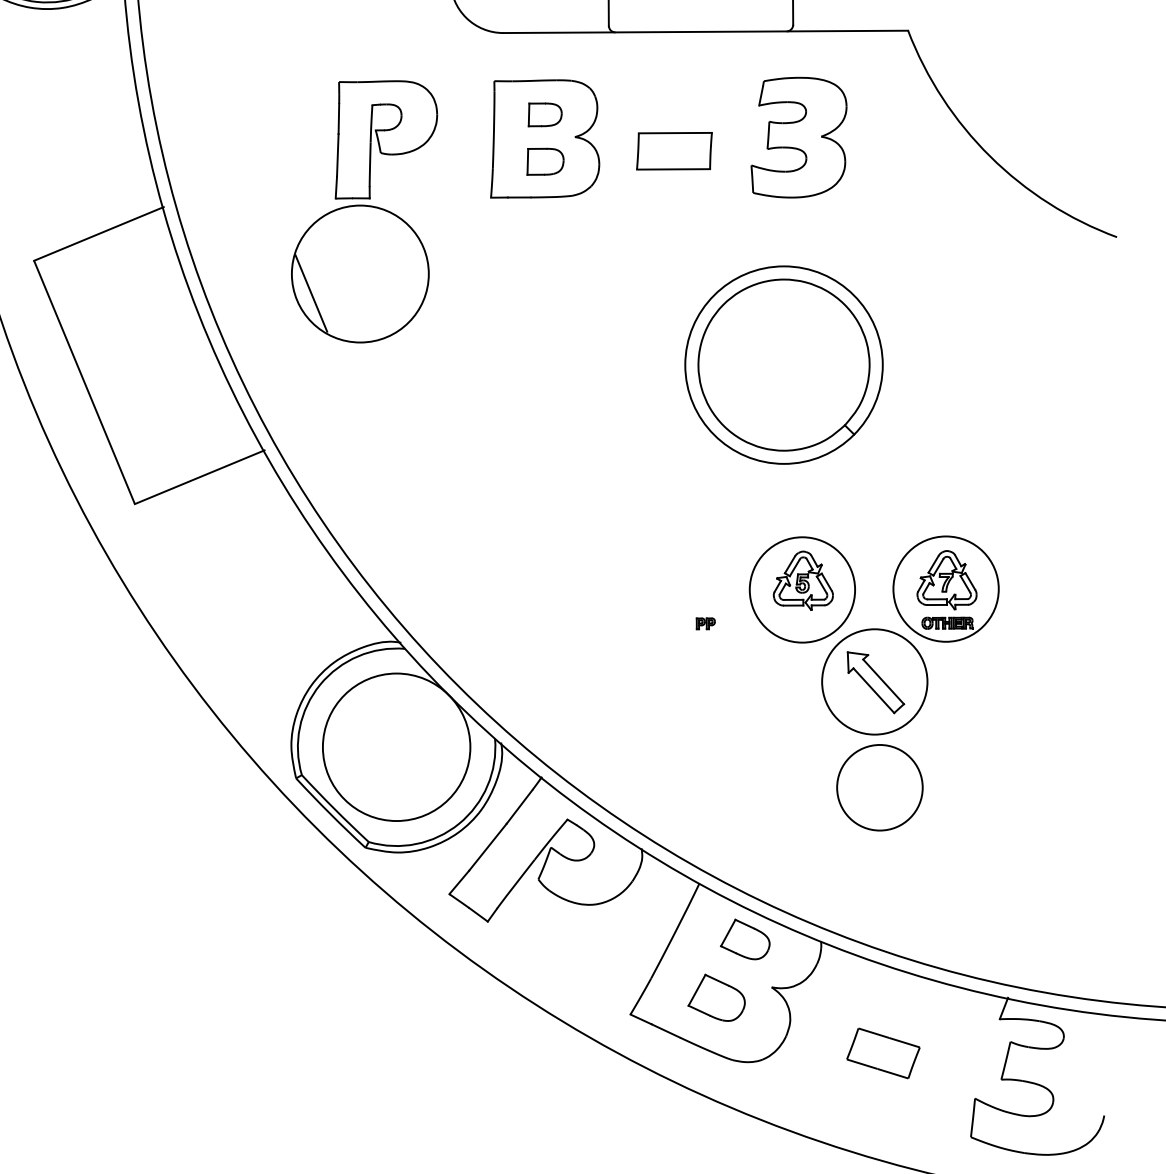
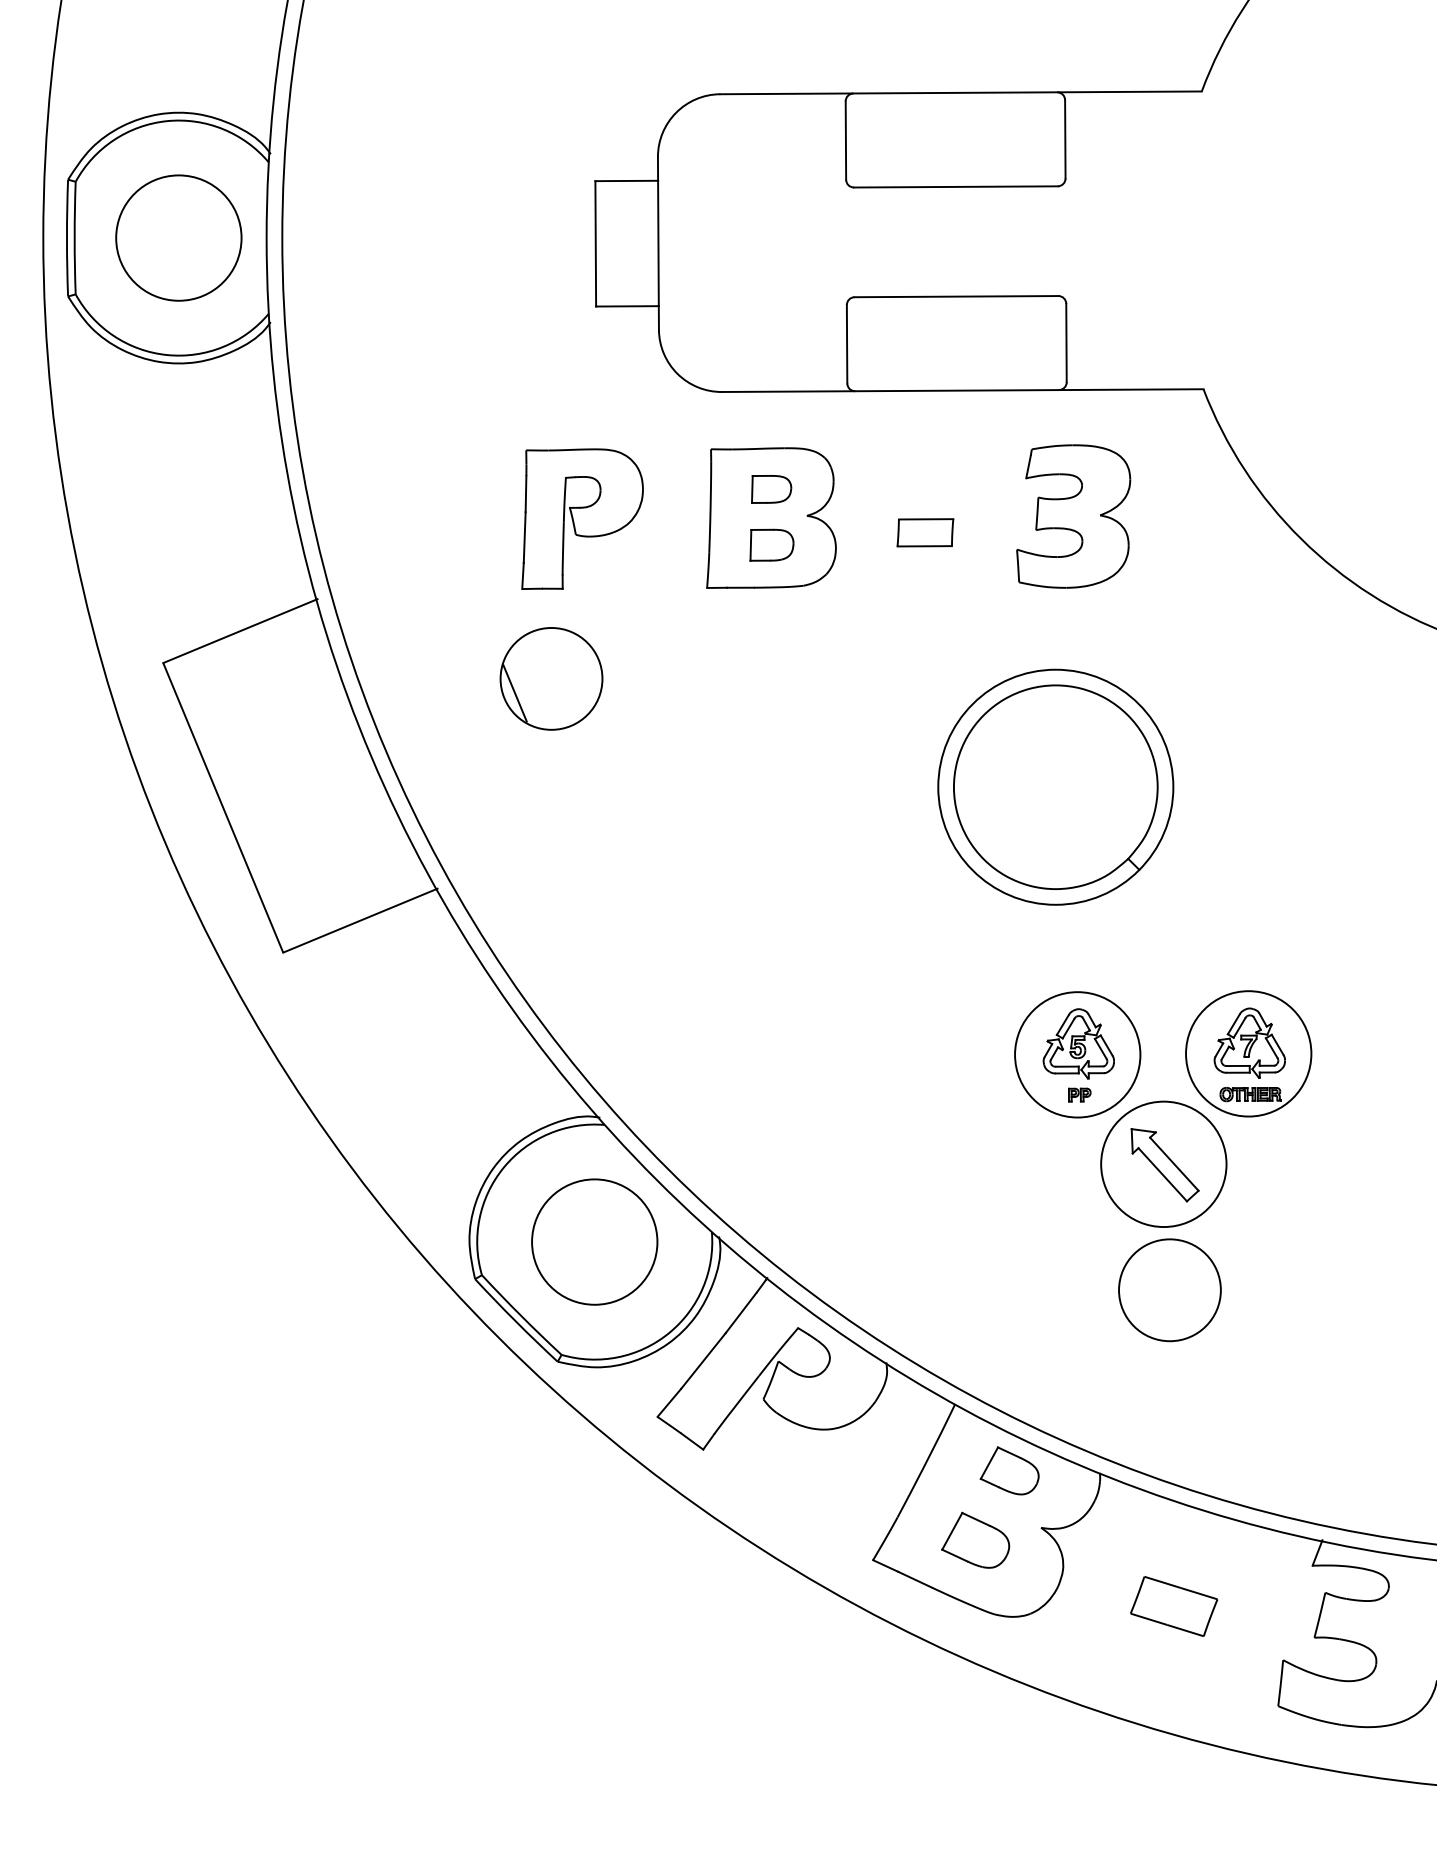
part: (674, 151) -> (925, 532), size x0.62
part: (360, 273) -> (551, 678), size x0.62
part: (705, 623) -> (1079, 1094), moved
circle: (396, 746) -> (594, 1241), size x0.71

